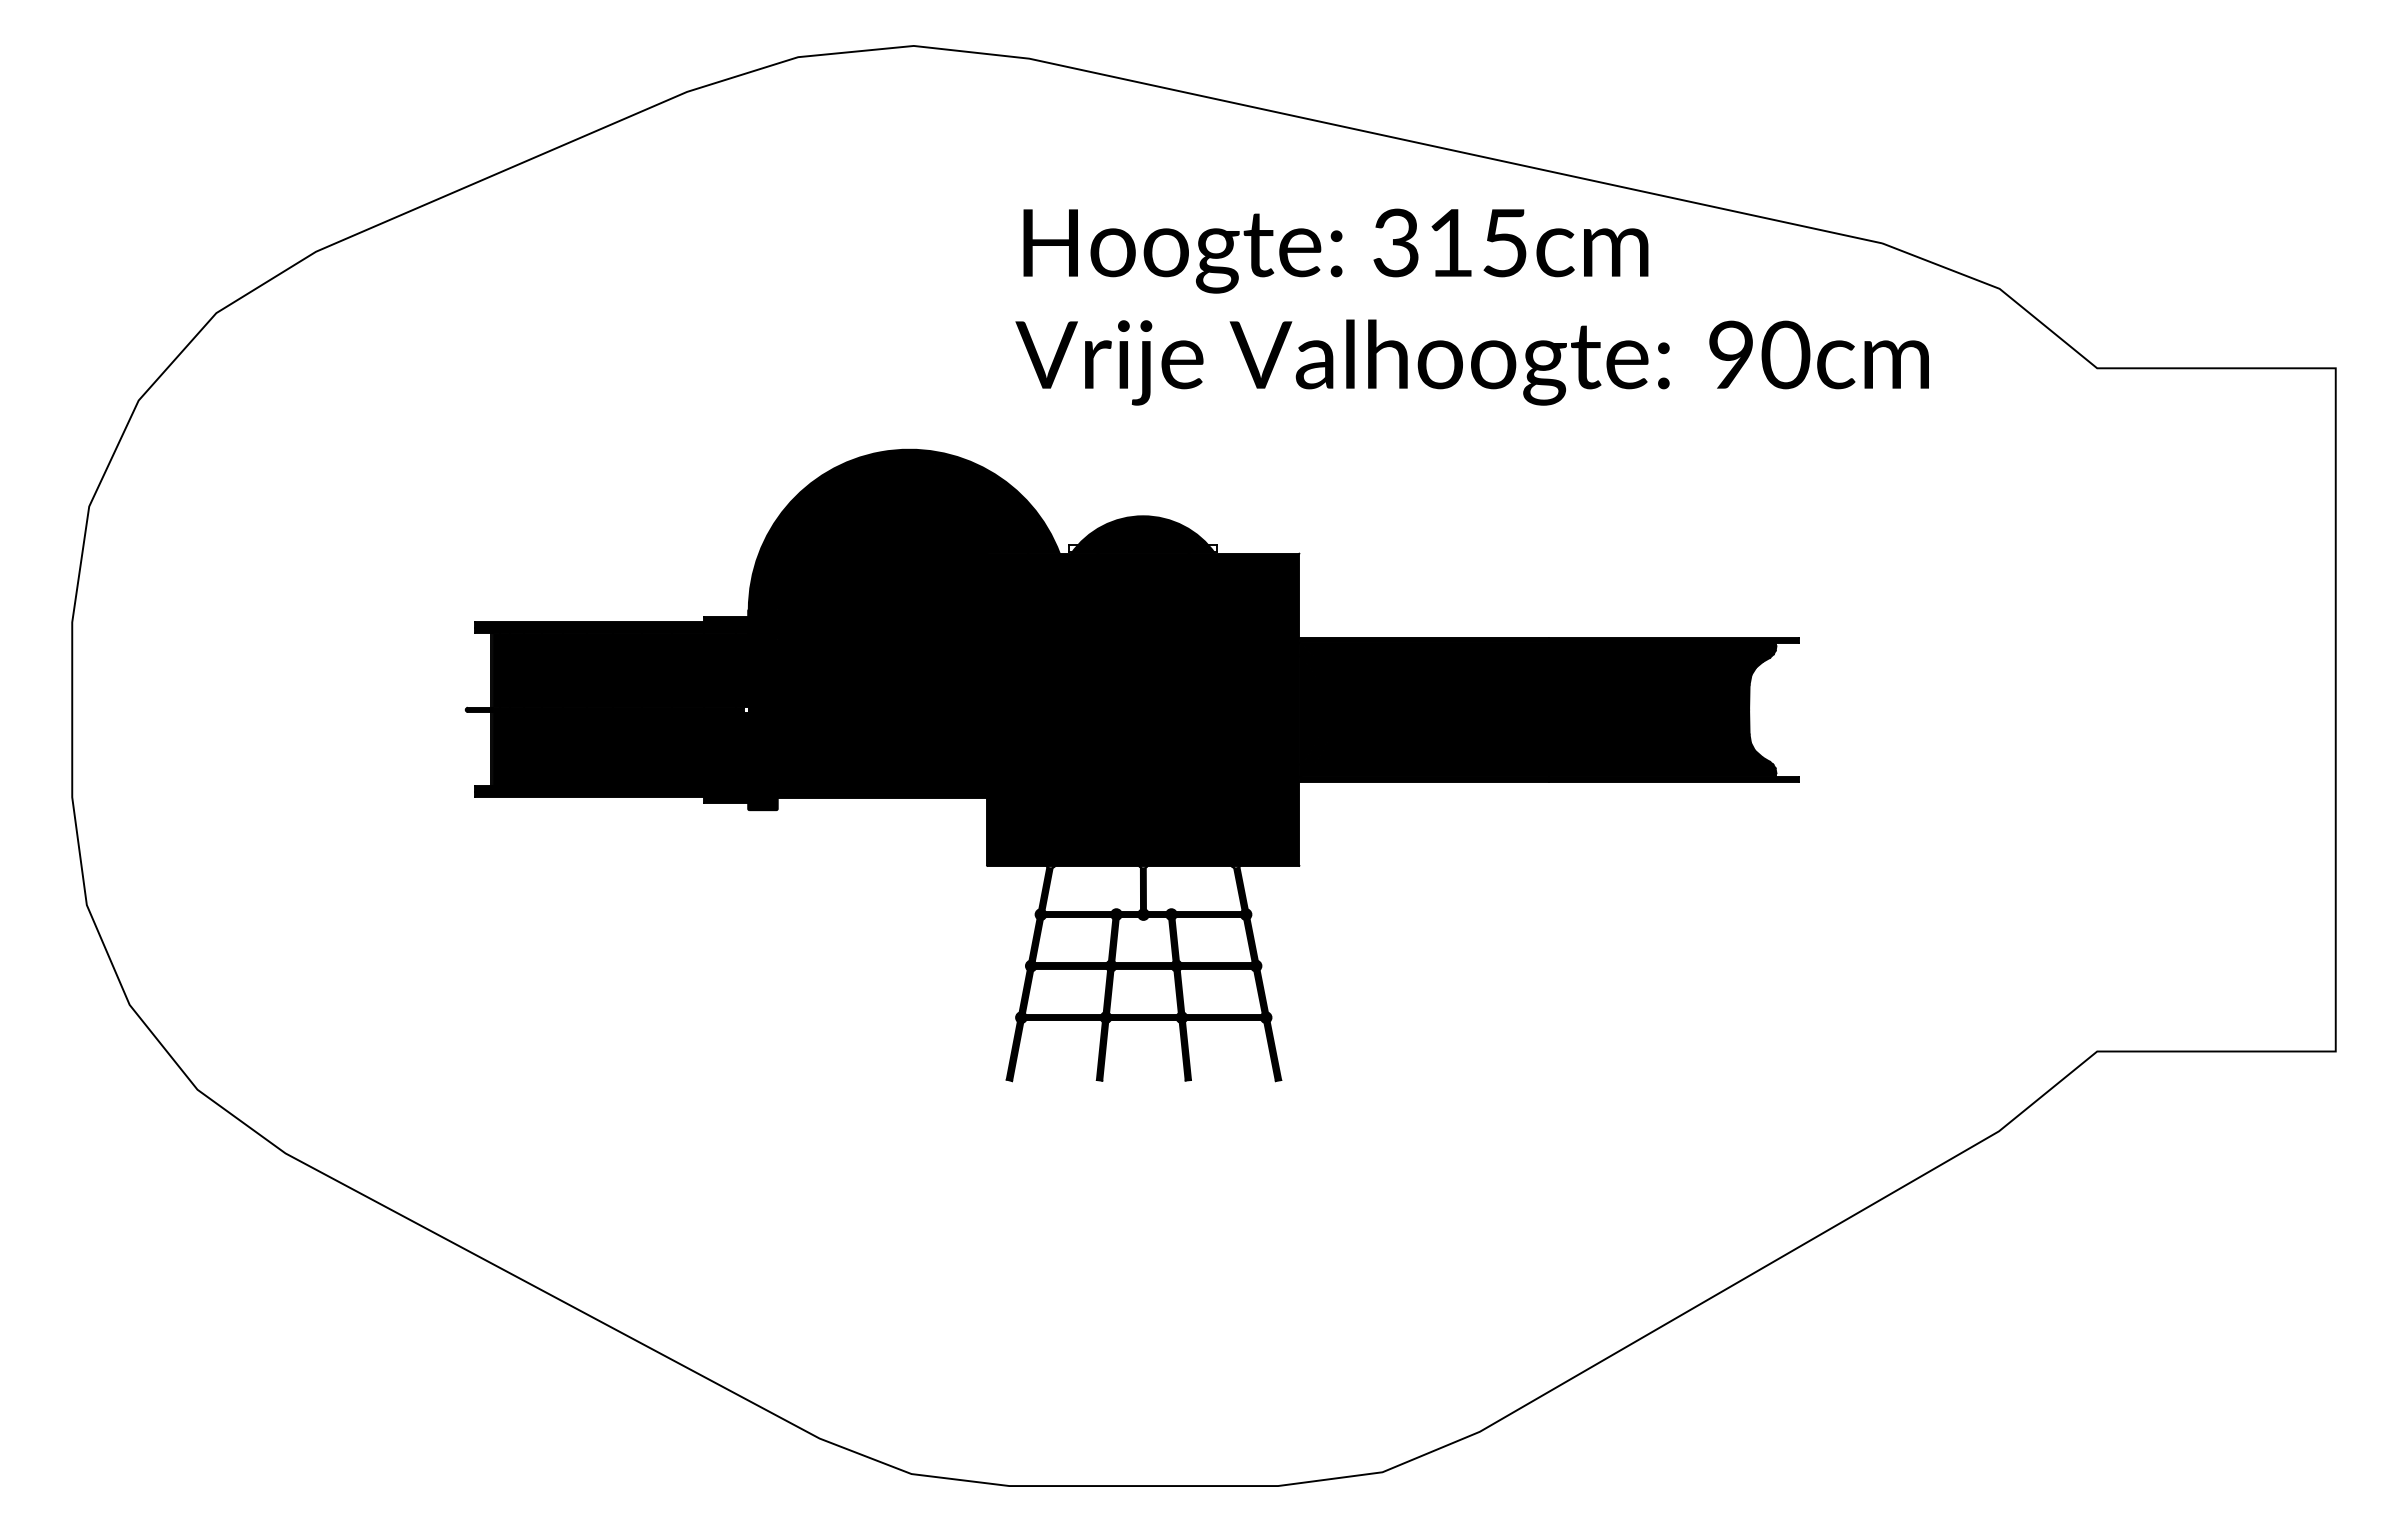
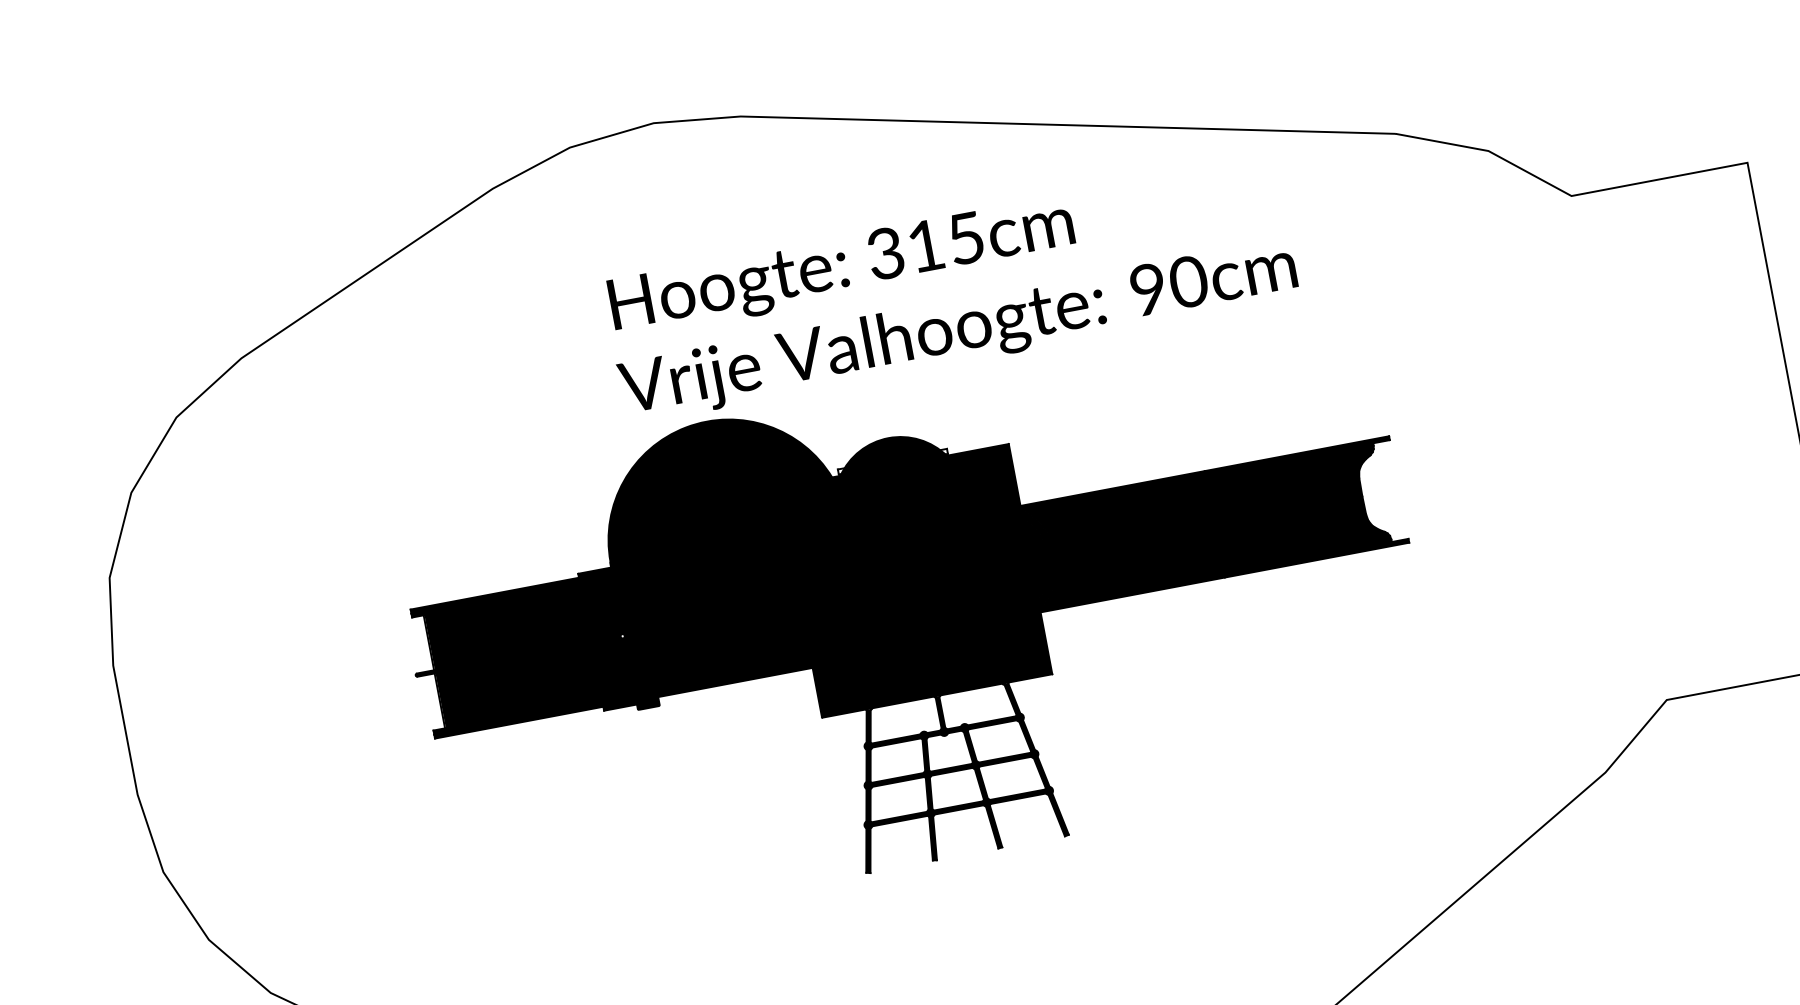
text: (1471, 306) -> (950, 289), moved

